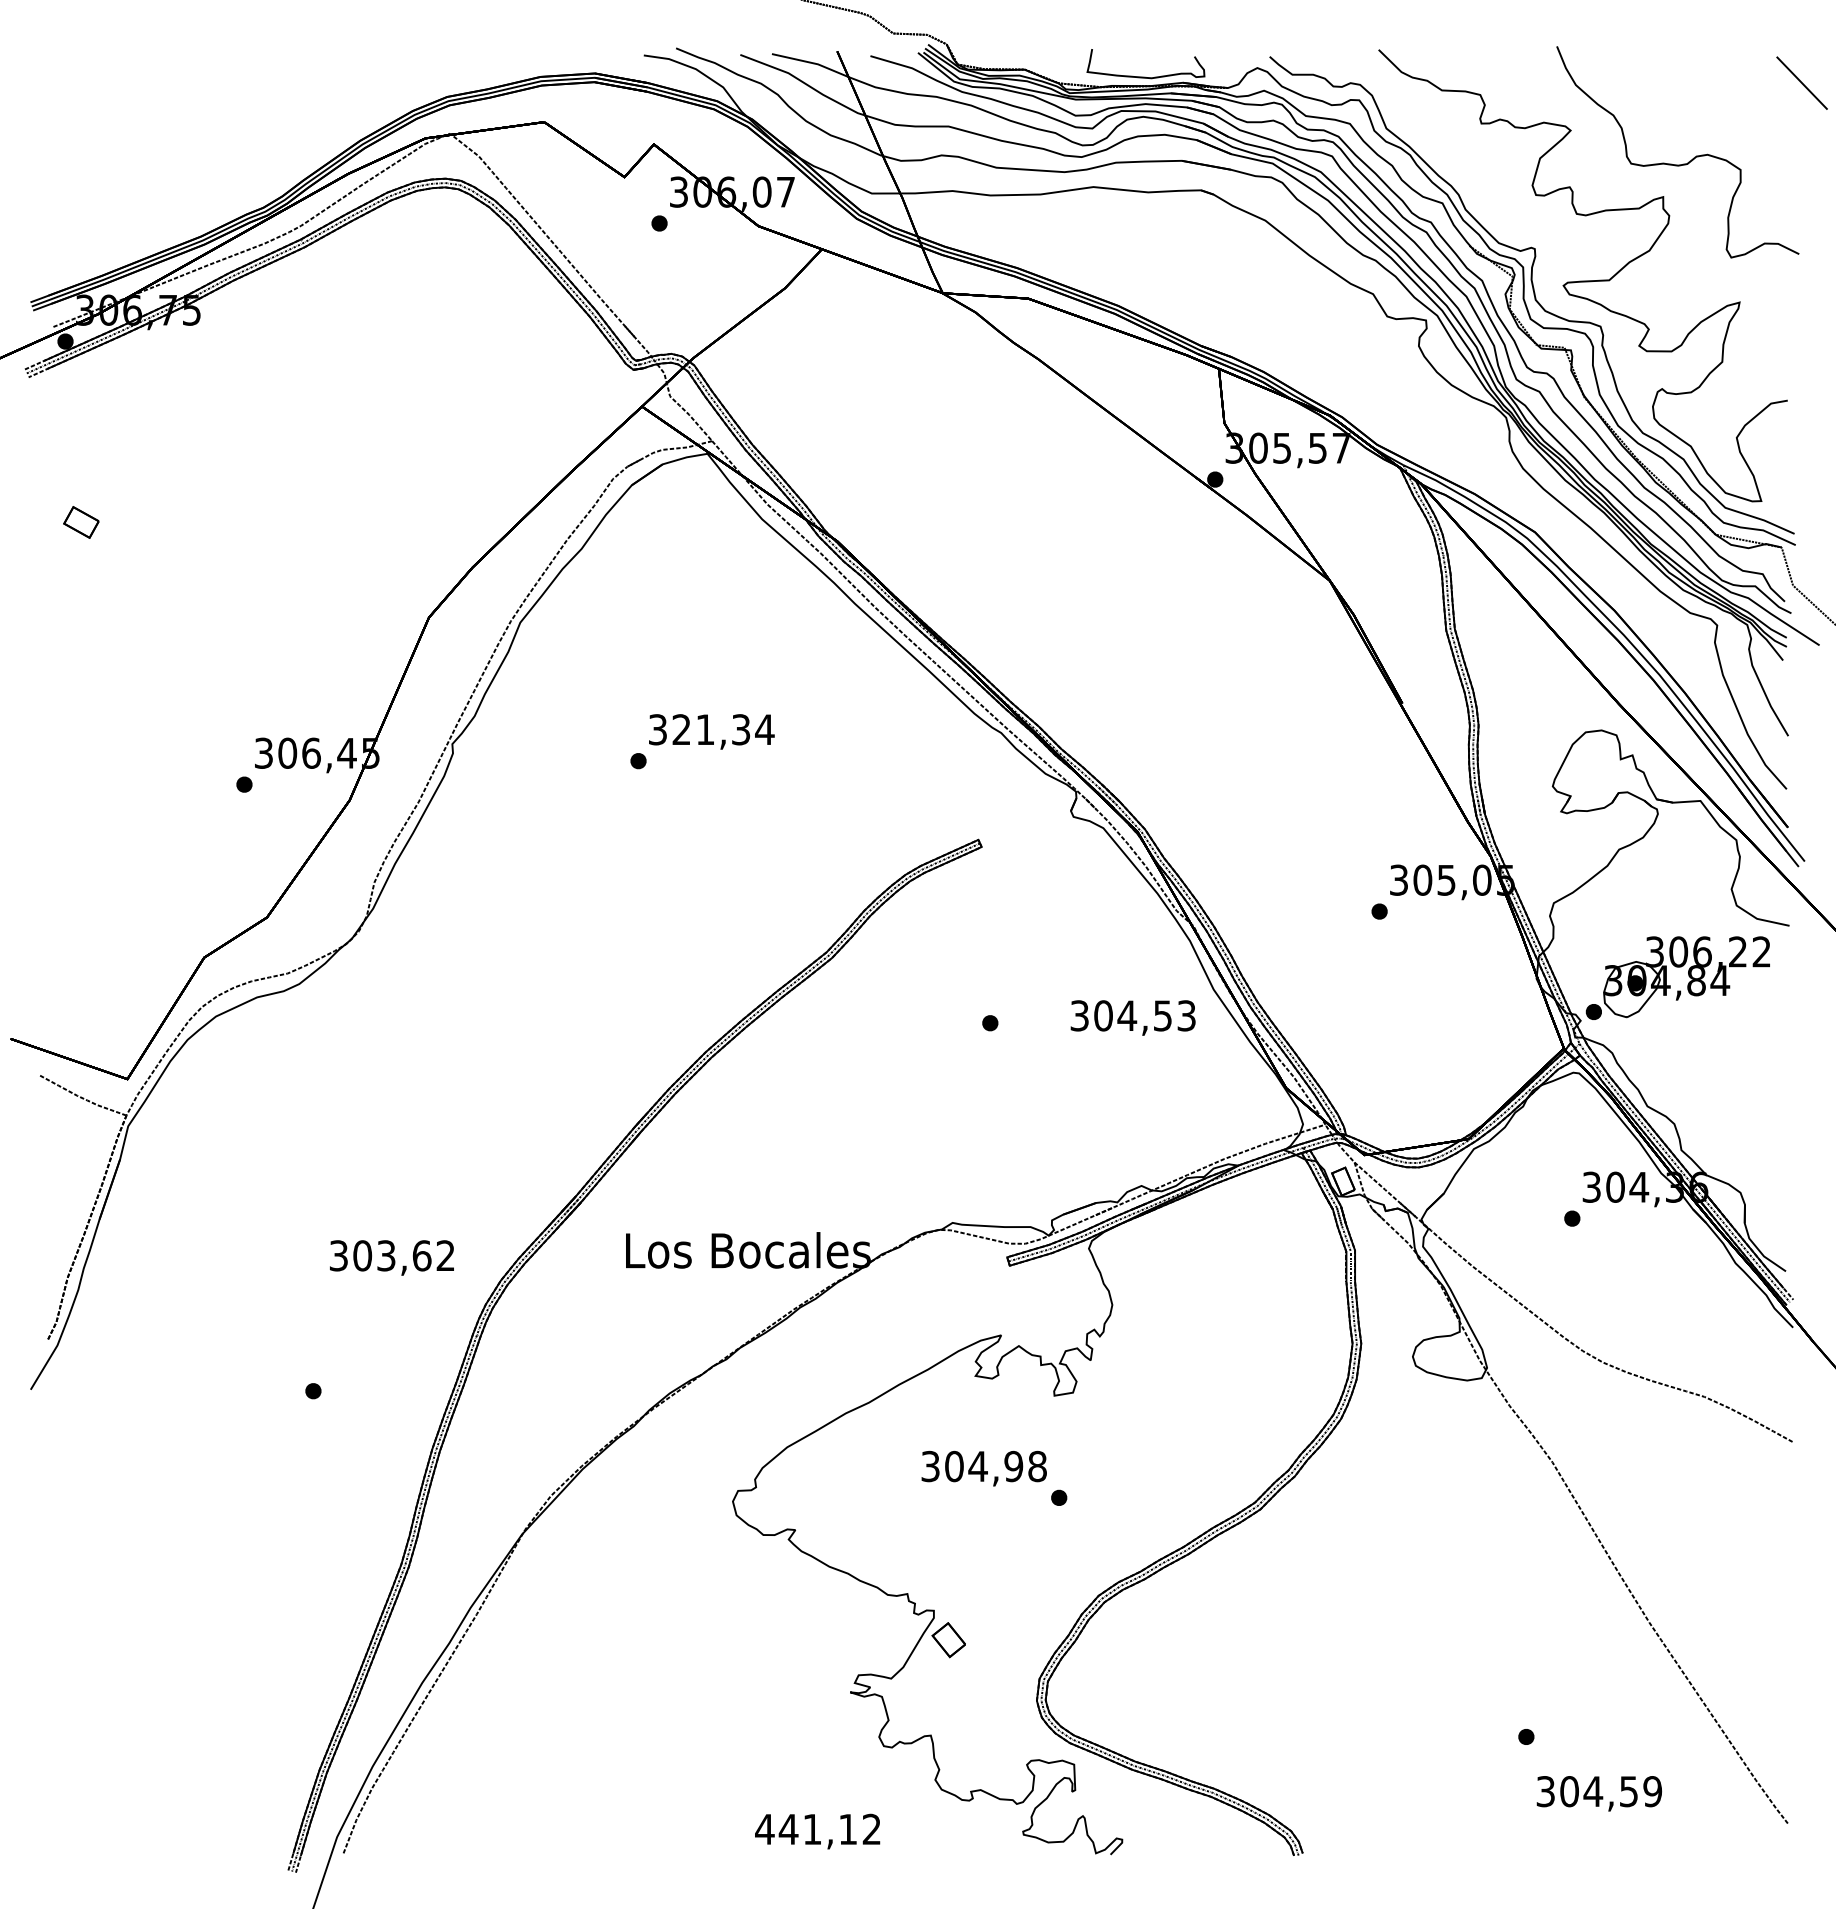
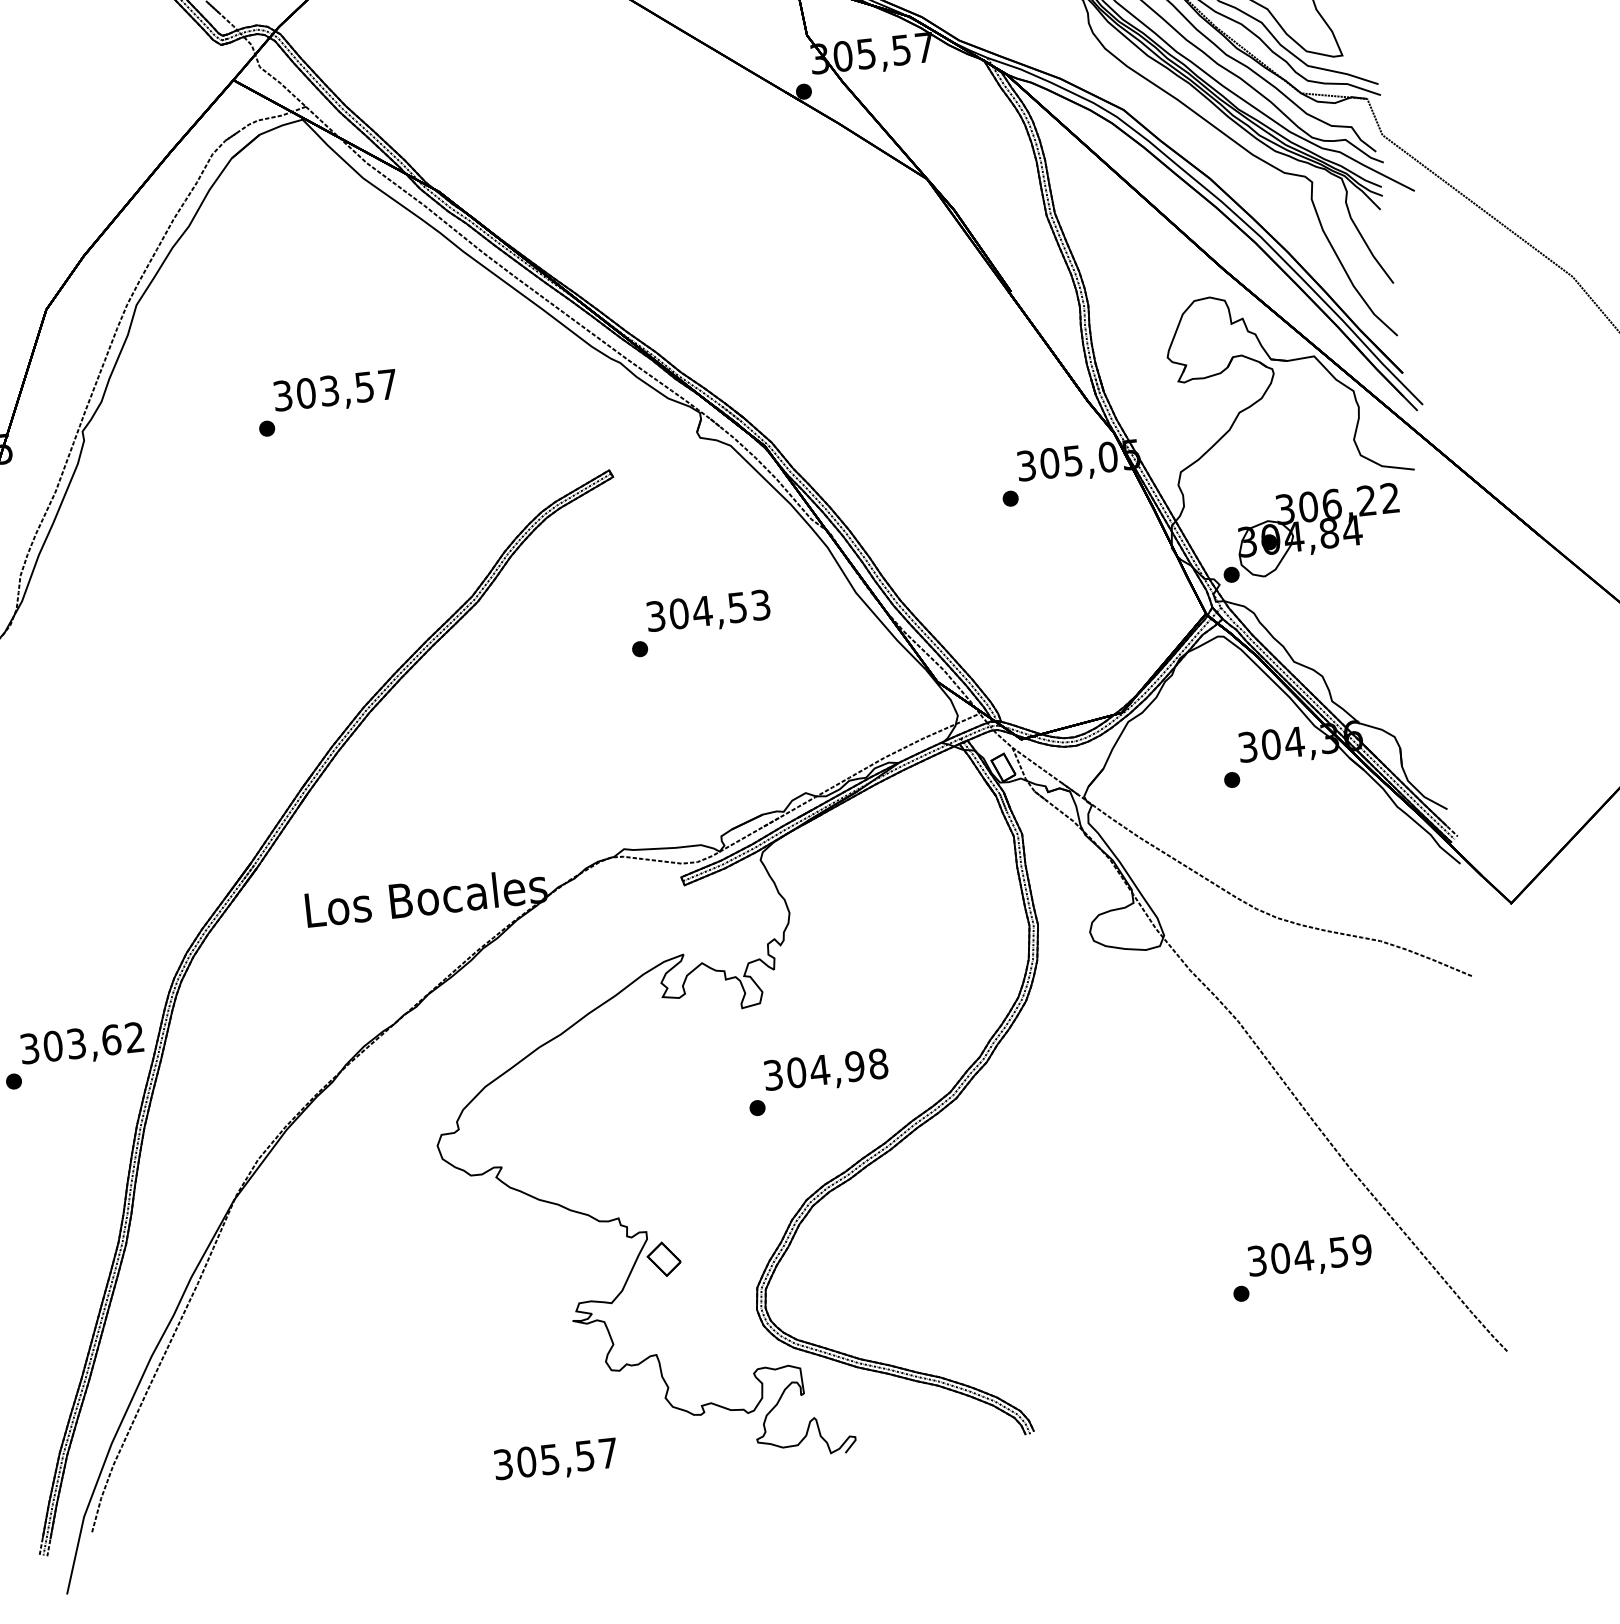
text: (723, 729) -> (347, 388), 321,34 -> 303,57
text: (1132, 1017) -> (707, 612), moved
text: (391, 1257) -> (81, 1044), moved
text: (983, 1468) -> (825, 1071), moved
text: (1598, 1793) -> (1309, 1257), moved
text: (817, 1829) -> (555, 1459), 441,12 -> 305,57

